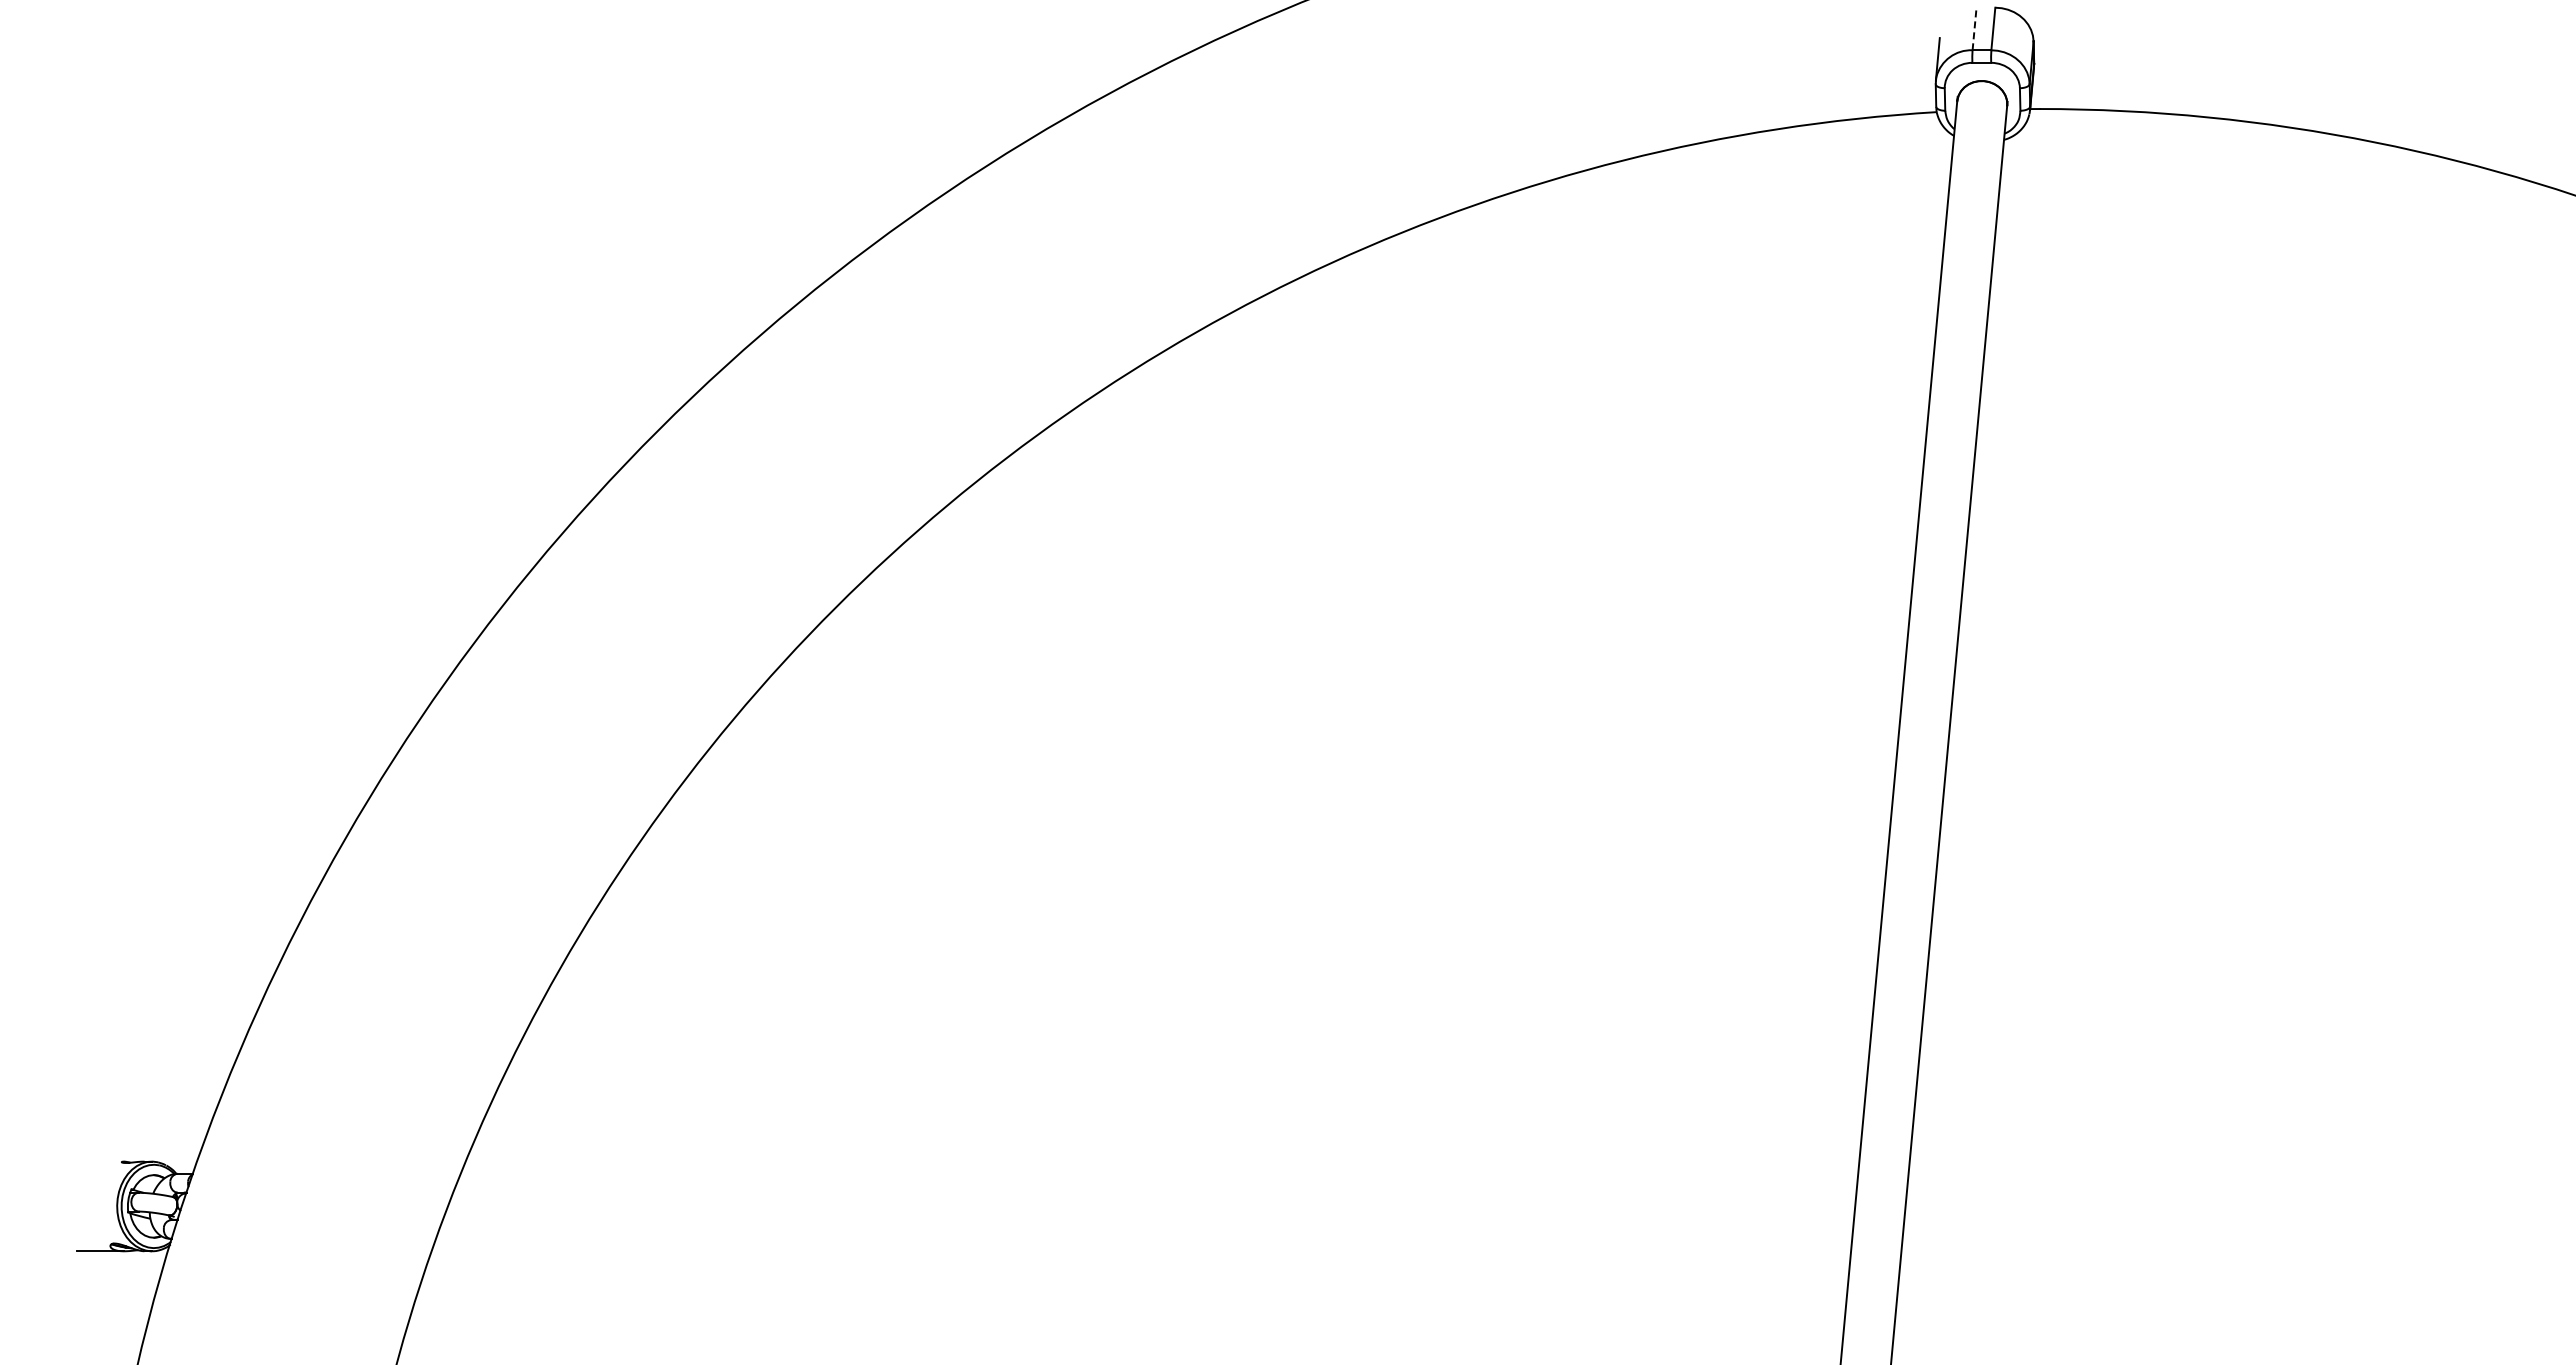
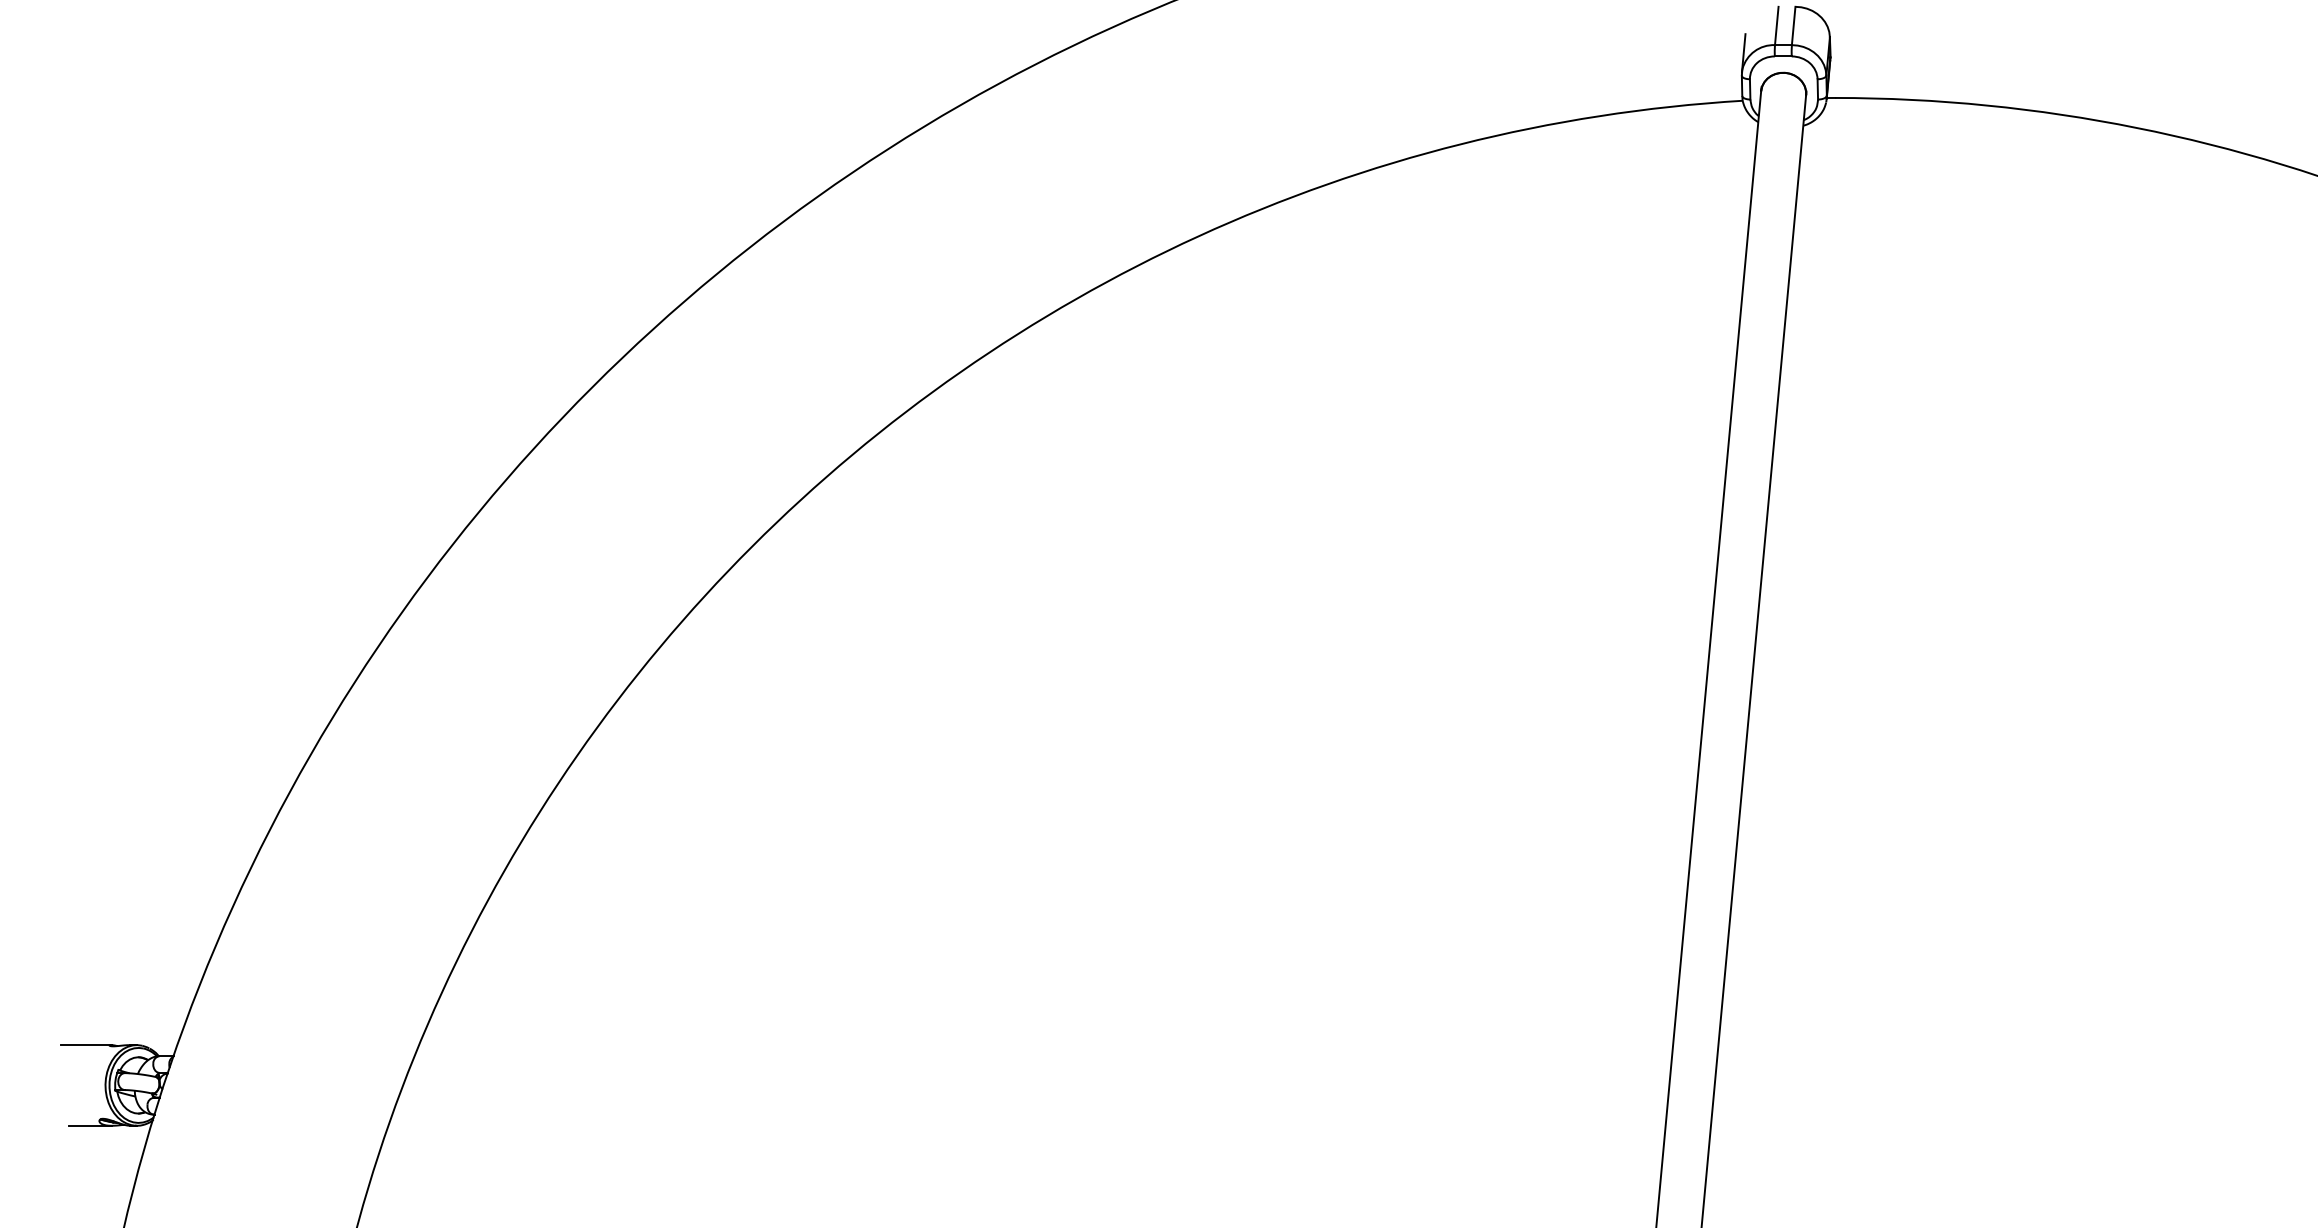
line: (1974, 28) -> (1776, 25), dashed -> solid
line: (95, 1161) -> (85, 1045), added

